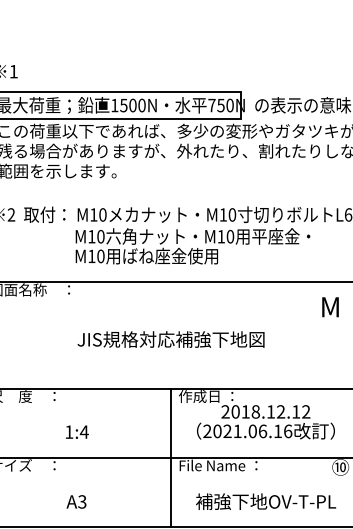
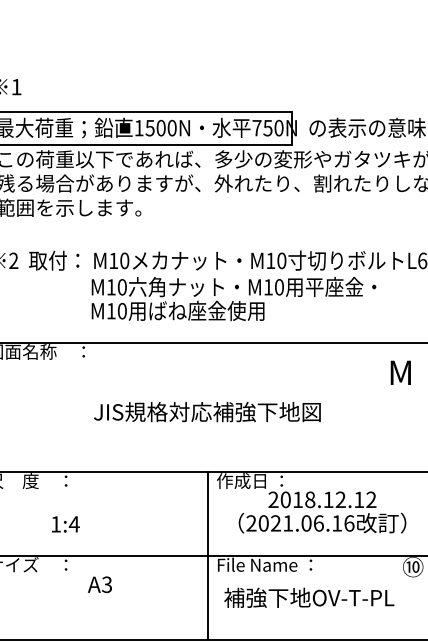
text: (77, 431) -> (66, 523), moved
text: (76, 501) -> (99, 584), moved
text: (266, 501) -> (309, 597), moved

